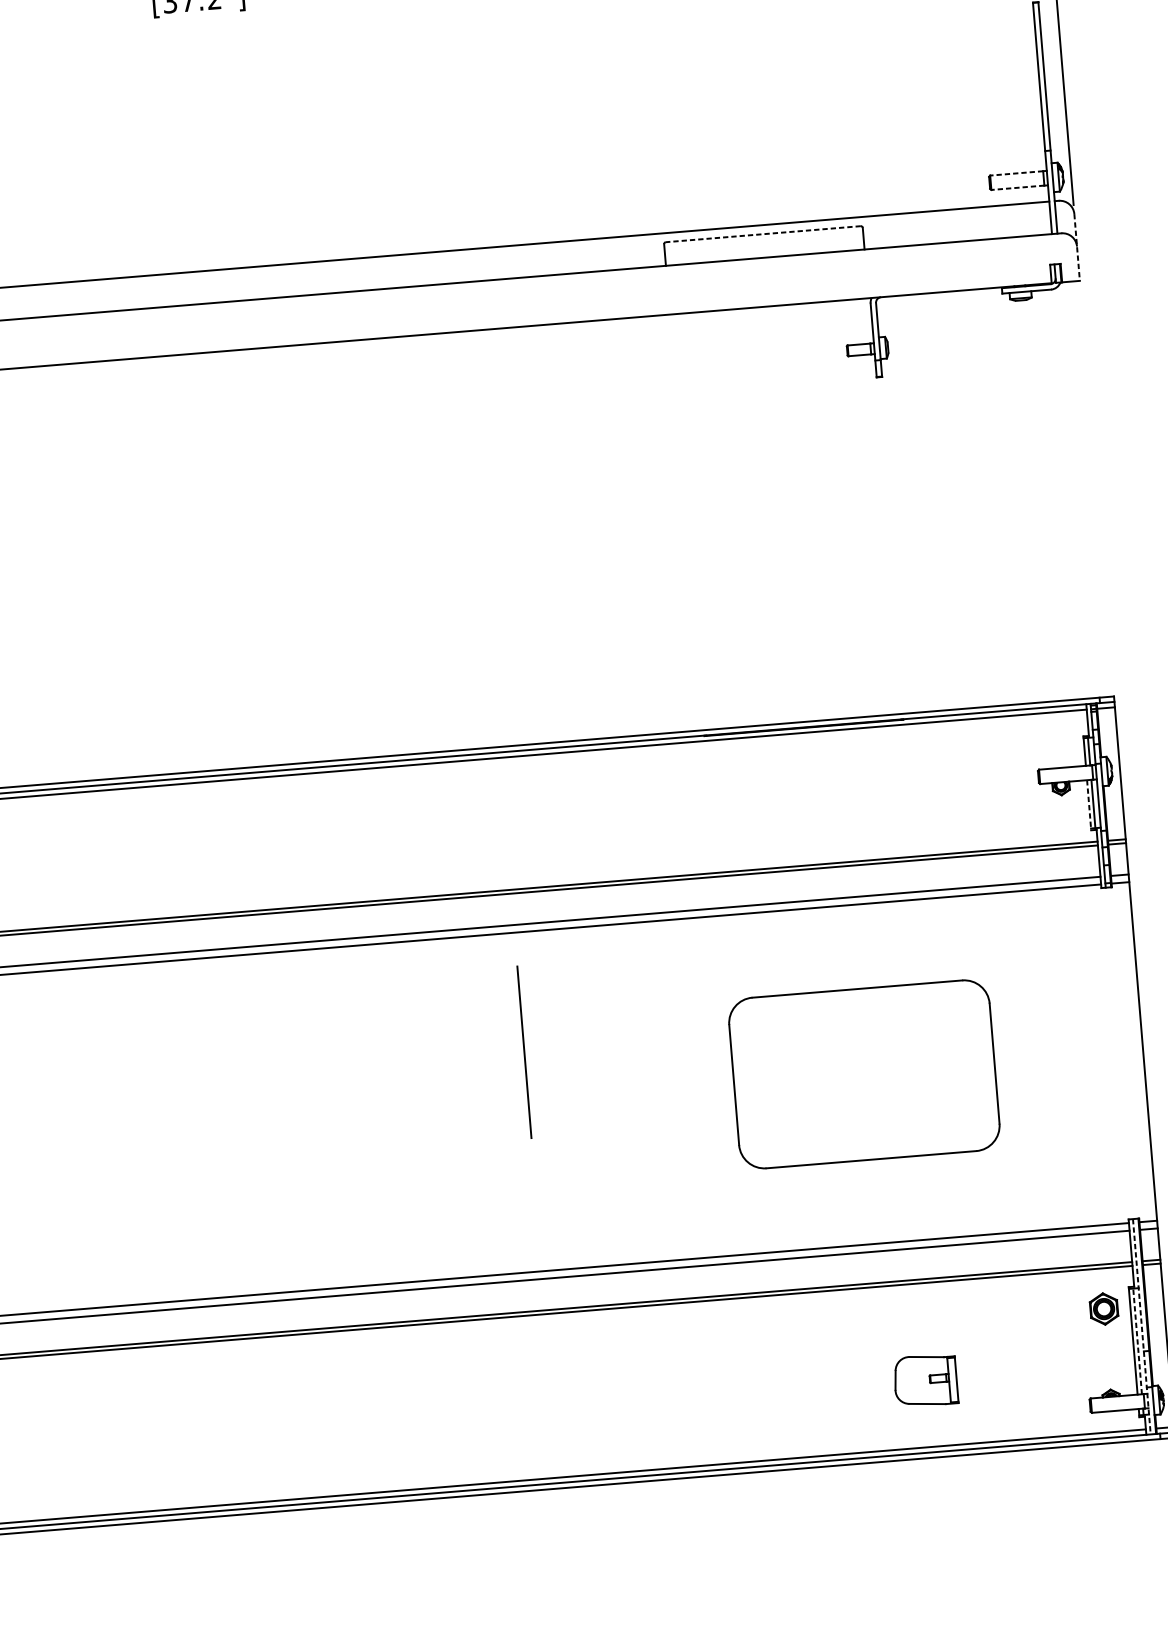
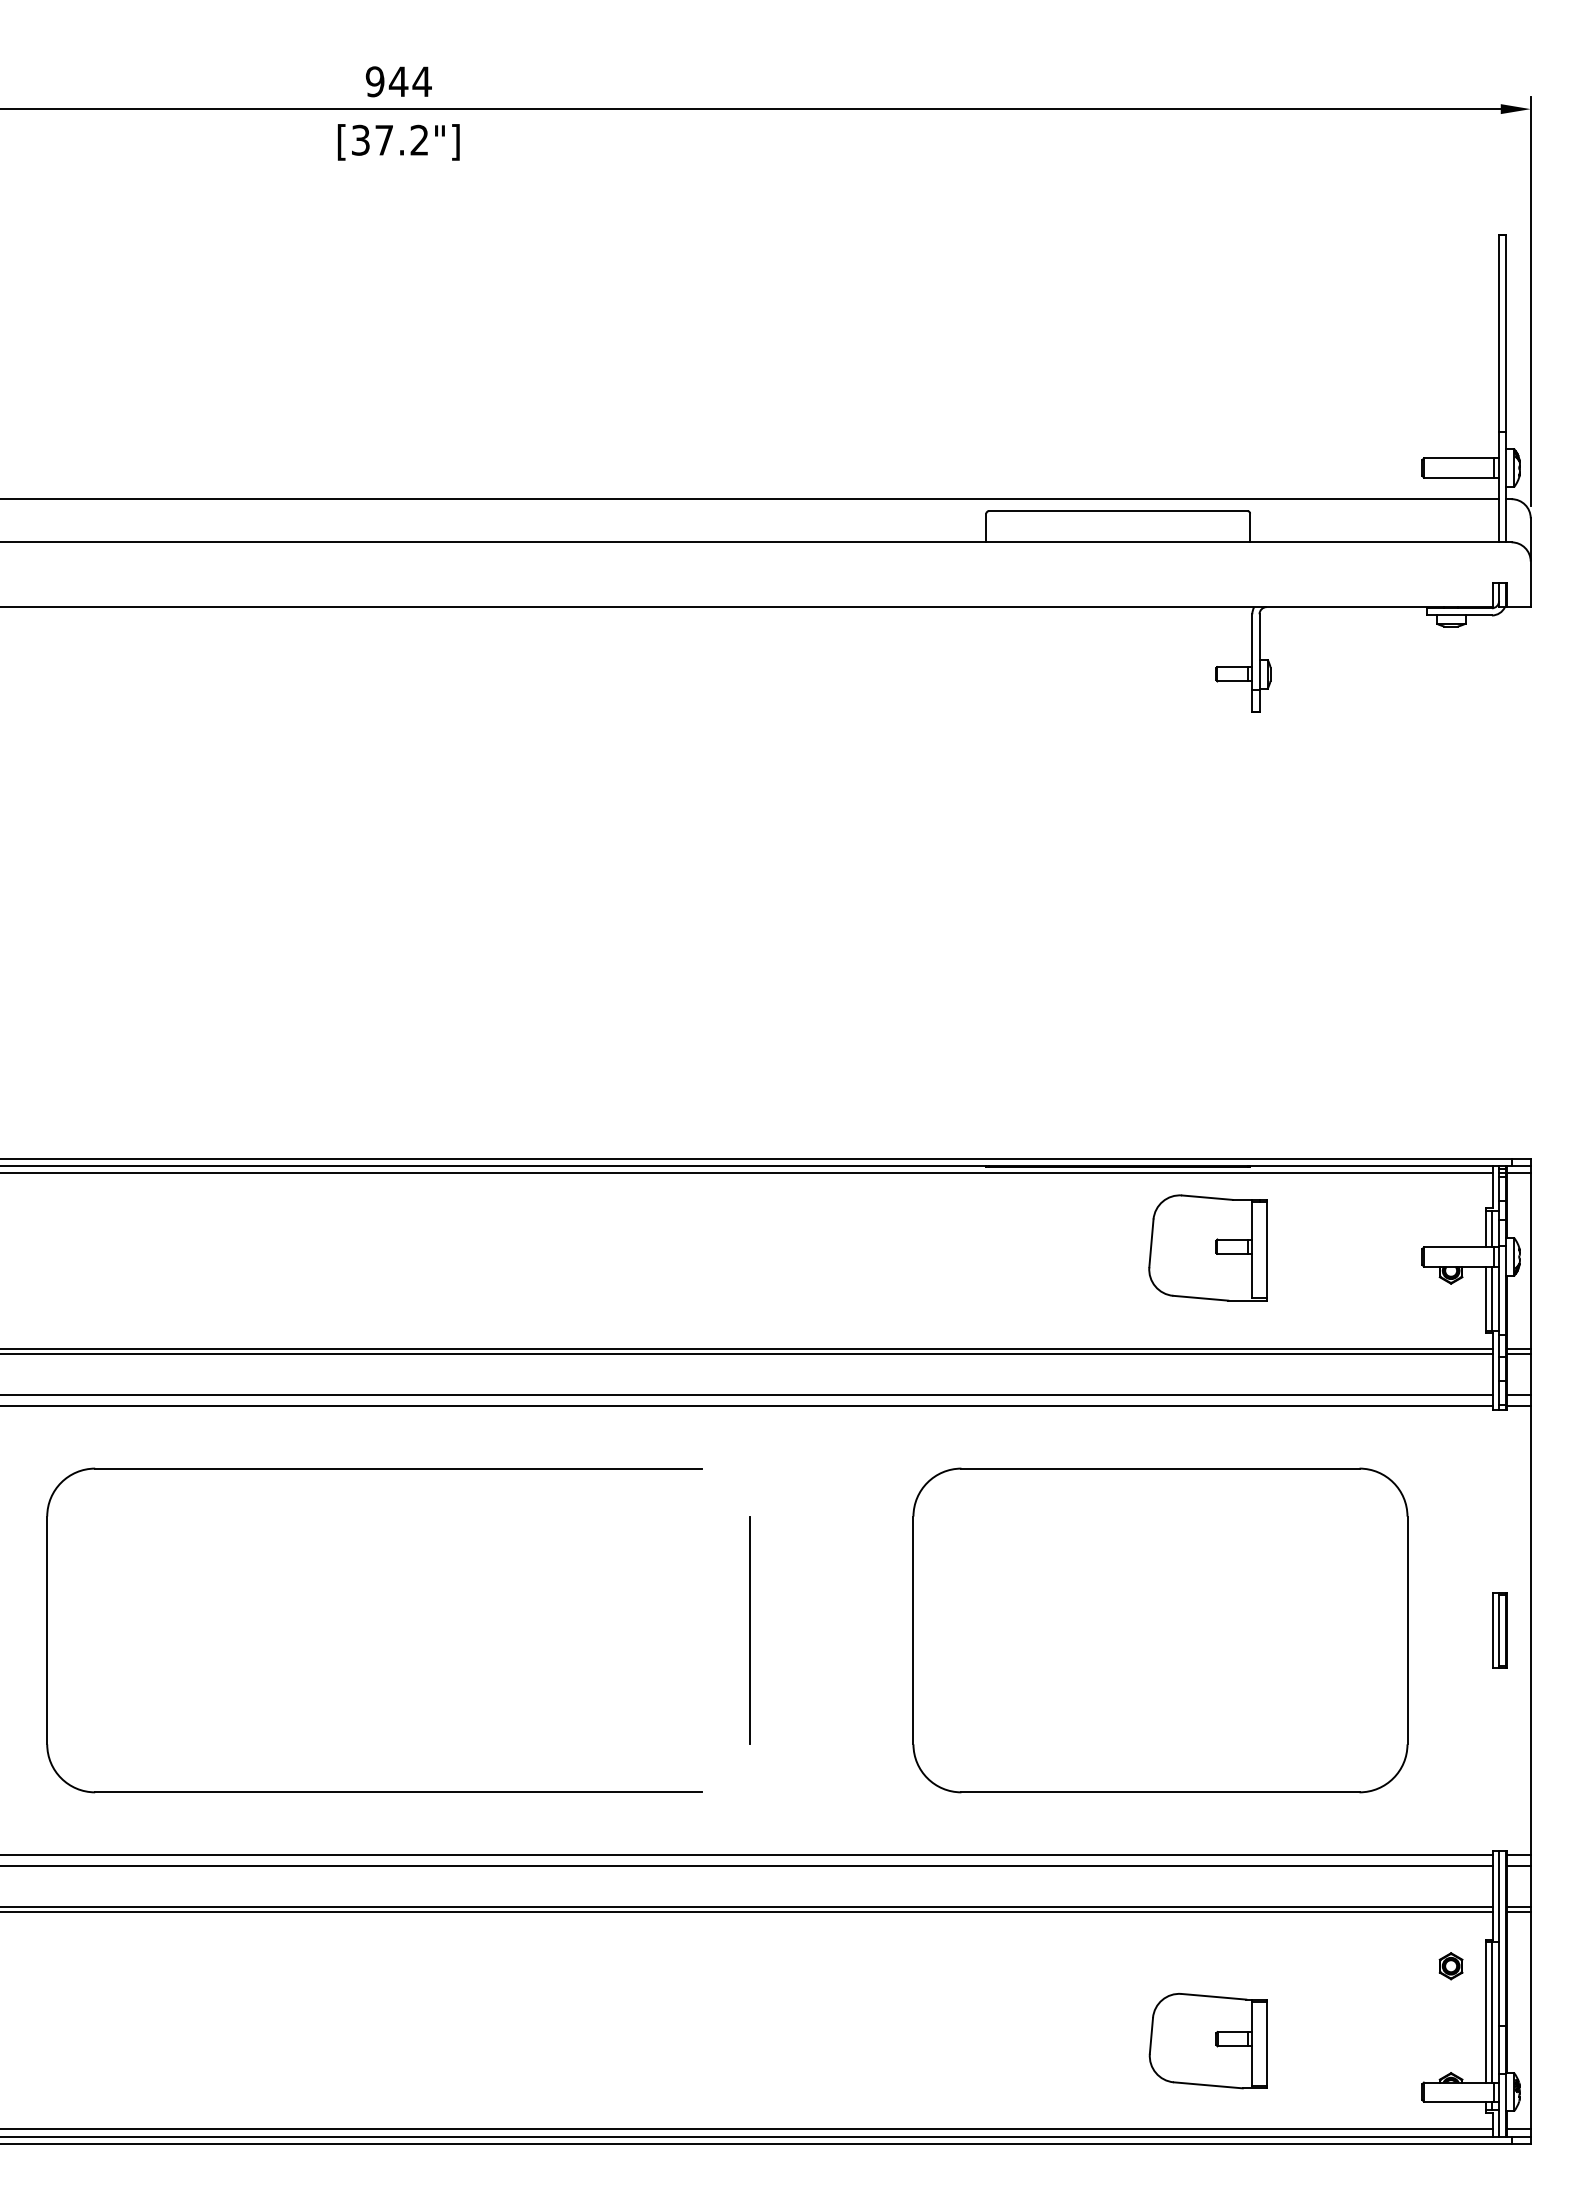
line: (1016, 173) -> (1458, 458), dashed -> solid
line: (1017, 187) -> (1458, 477), dashed -> solid
line: (763, 234) -> (1118, 511), dashed -> solid
line: (1076, 248) -> (1530, 563), dashed -> solid
part: (876, 783) -> (1207, 1247), added
line: (1089, 805) -> (1486, 1300), dashed -> solid
part: (262, 1001) -> (374, 1469), added
line: (523, 1052) -> (749, 1630), moved
part: (1119, 1053) -> (1499, 1630), added
part: (864, 1074) -> (1160, 1630), size x1.43
part: (1103, 1309) -> (1450, 1966), size x0.62
line: (1142, 1326) -> (1499, 1993), dashed -> solid
line: (1137, 1340) -> (1491, 2011), dashed -> solid
part: (925, 1380) -> (1207, 2041), size x1.43

